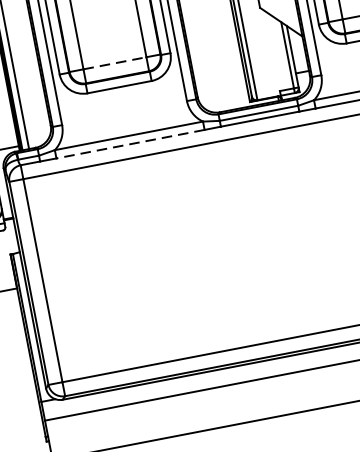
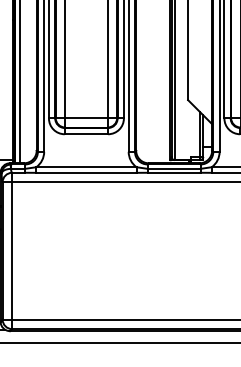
line: (115, 63) -> (86, 118), dashed -> solid
line: (129, 143) -> (85, 172), dashed -> solid

